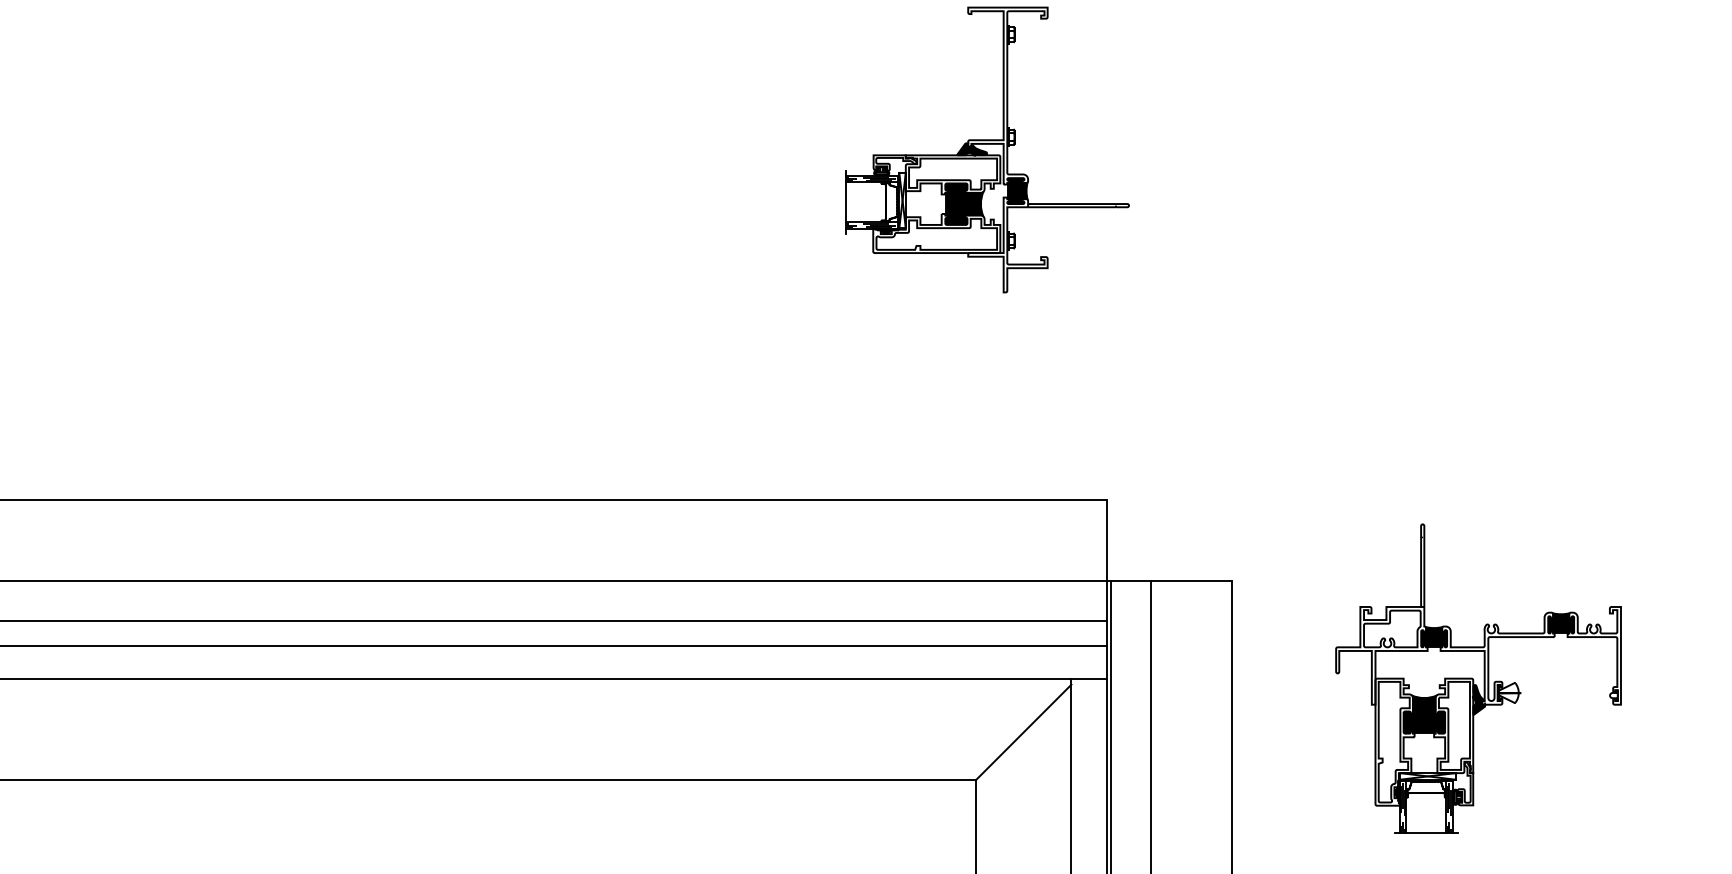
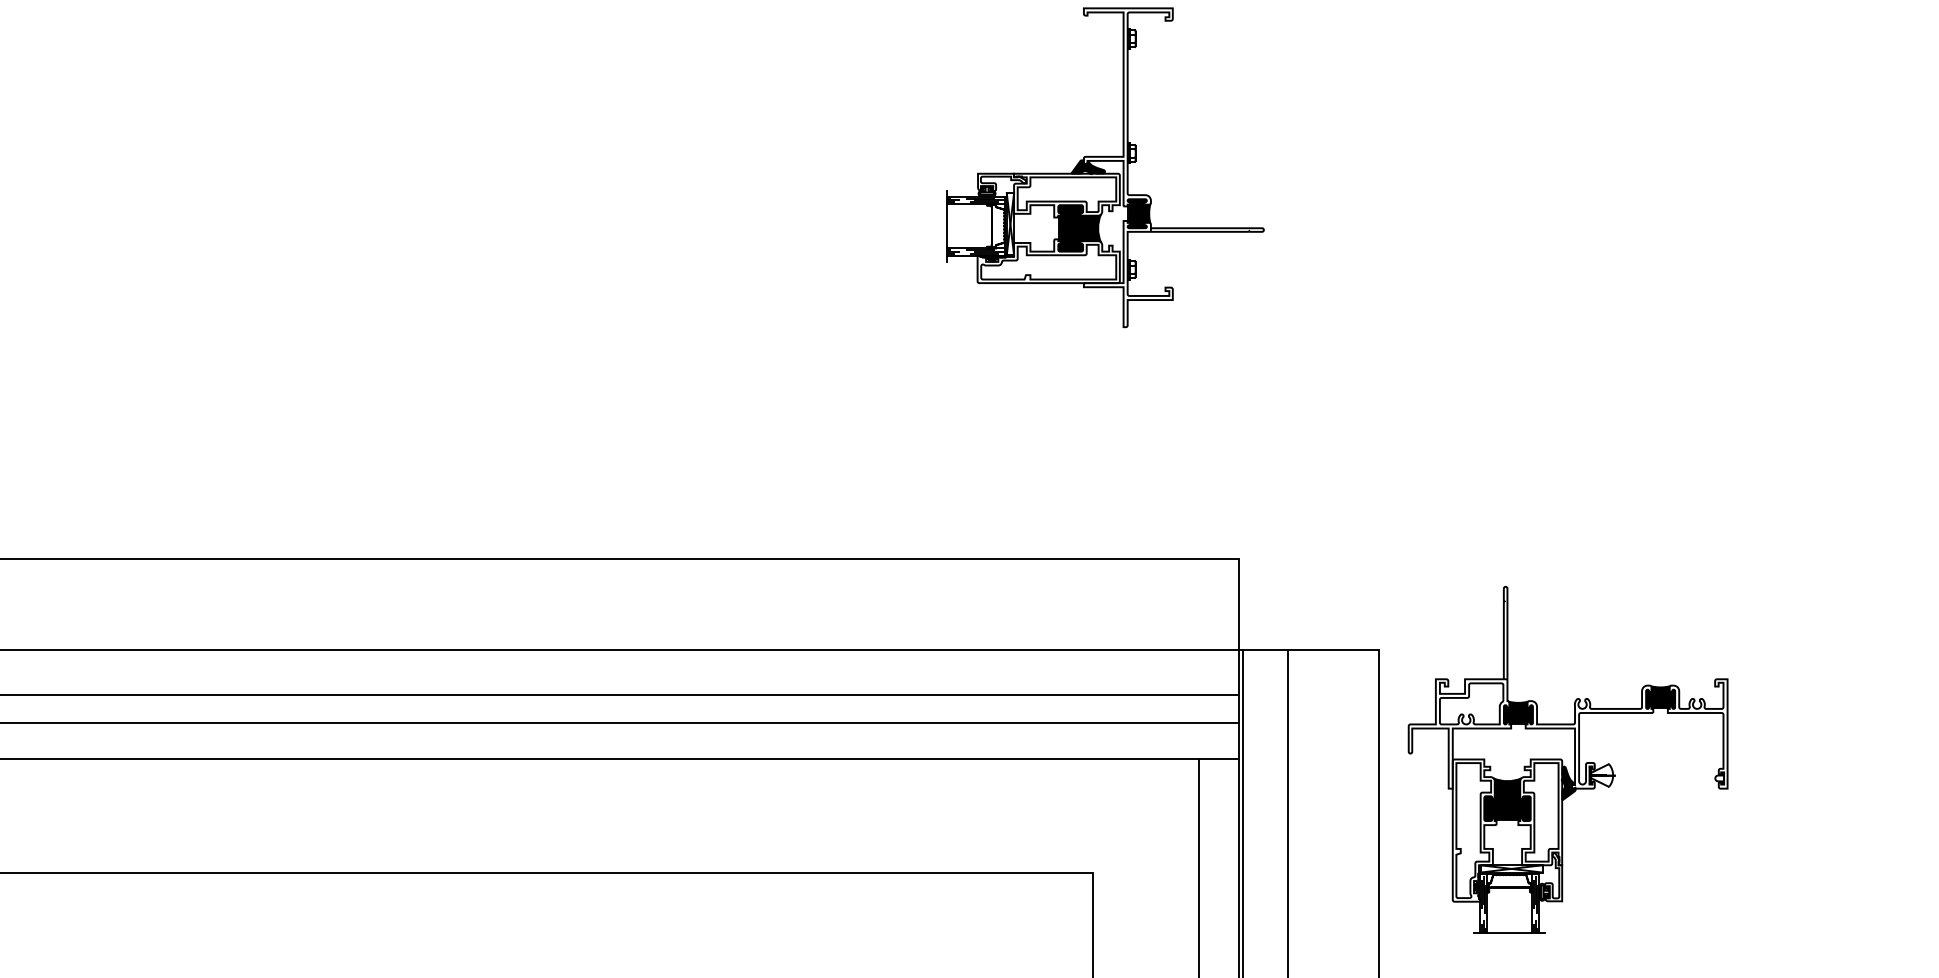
part: (1477, 678) -> (1567, 759), moved
line: (1024, 732) -> (1146, 819), removed

